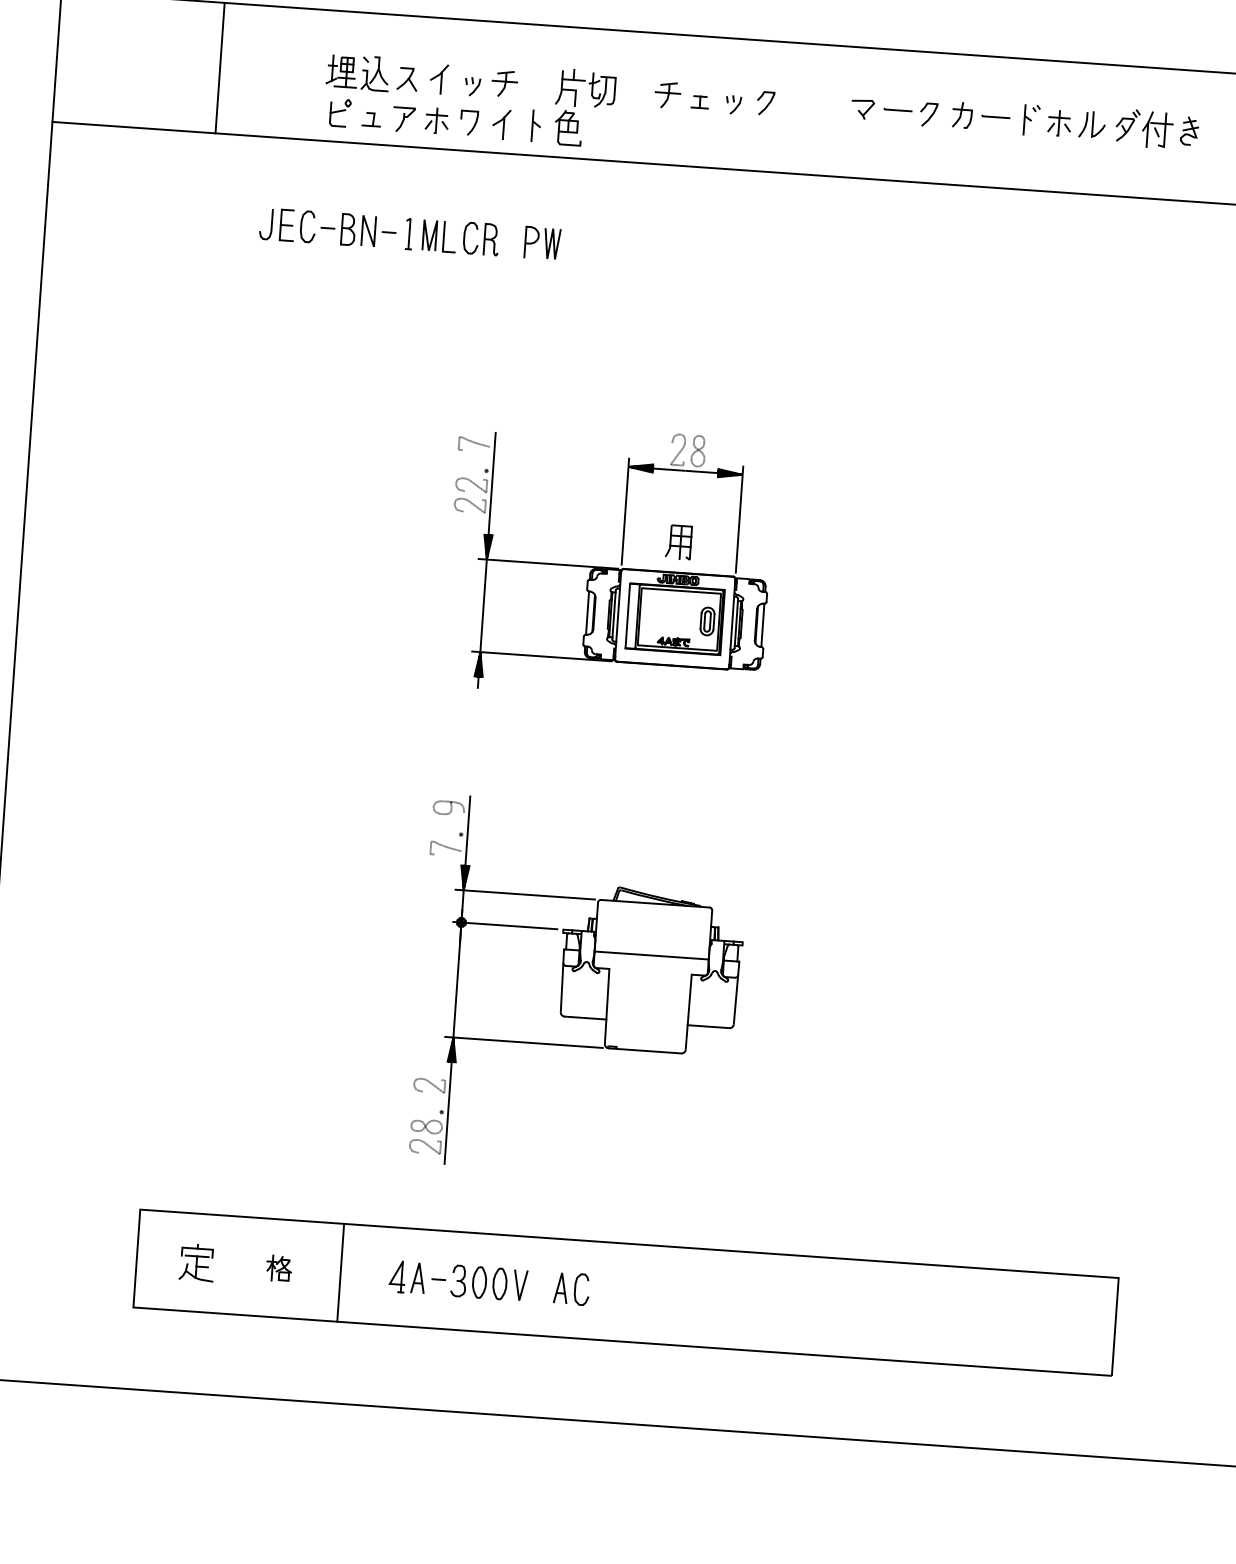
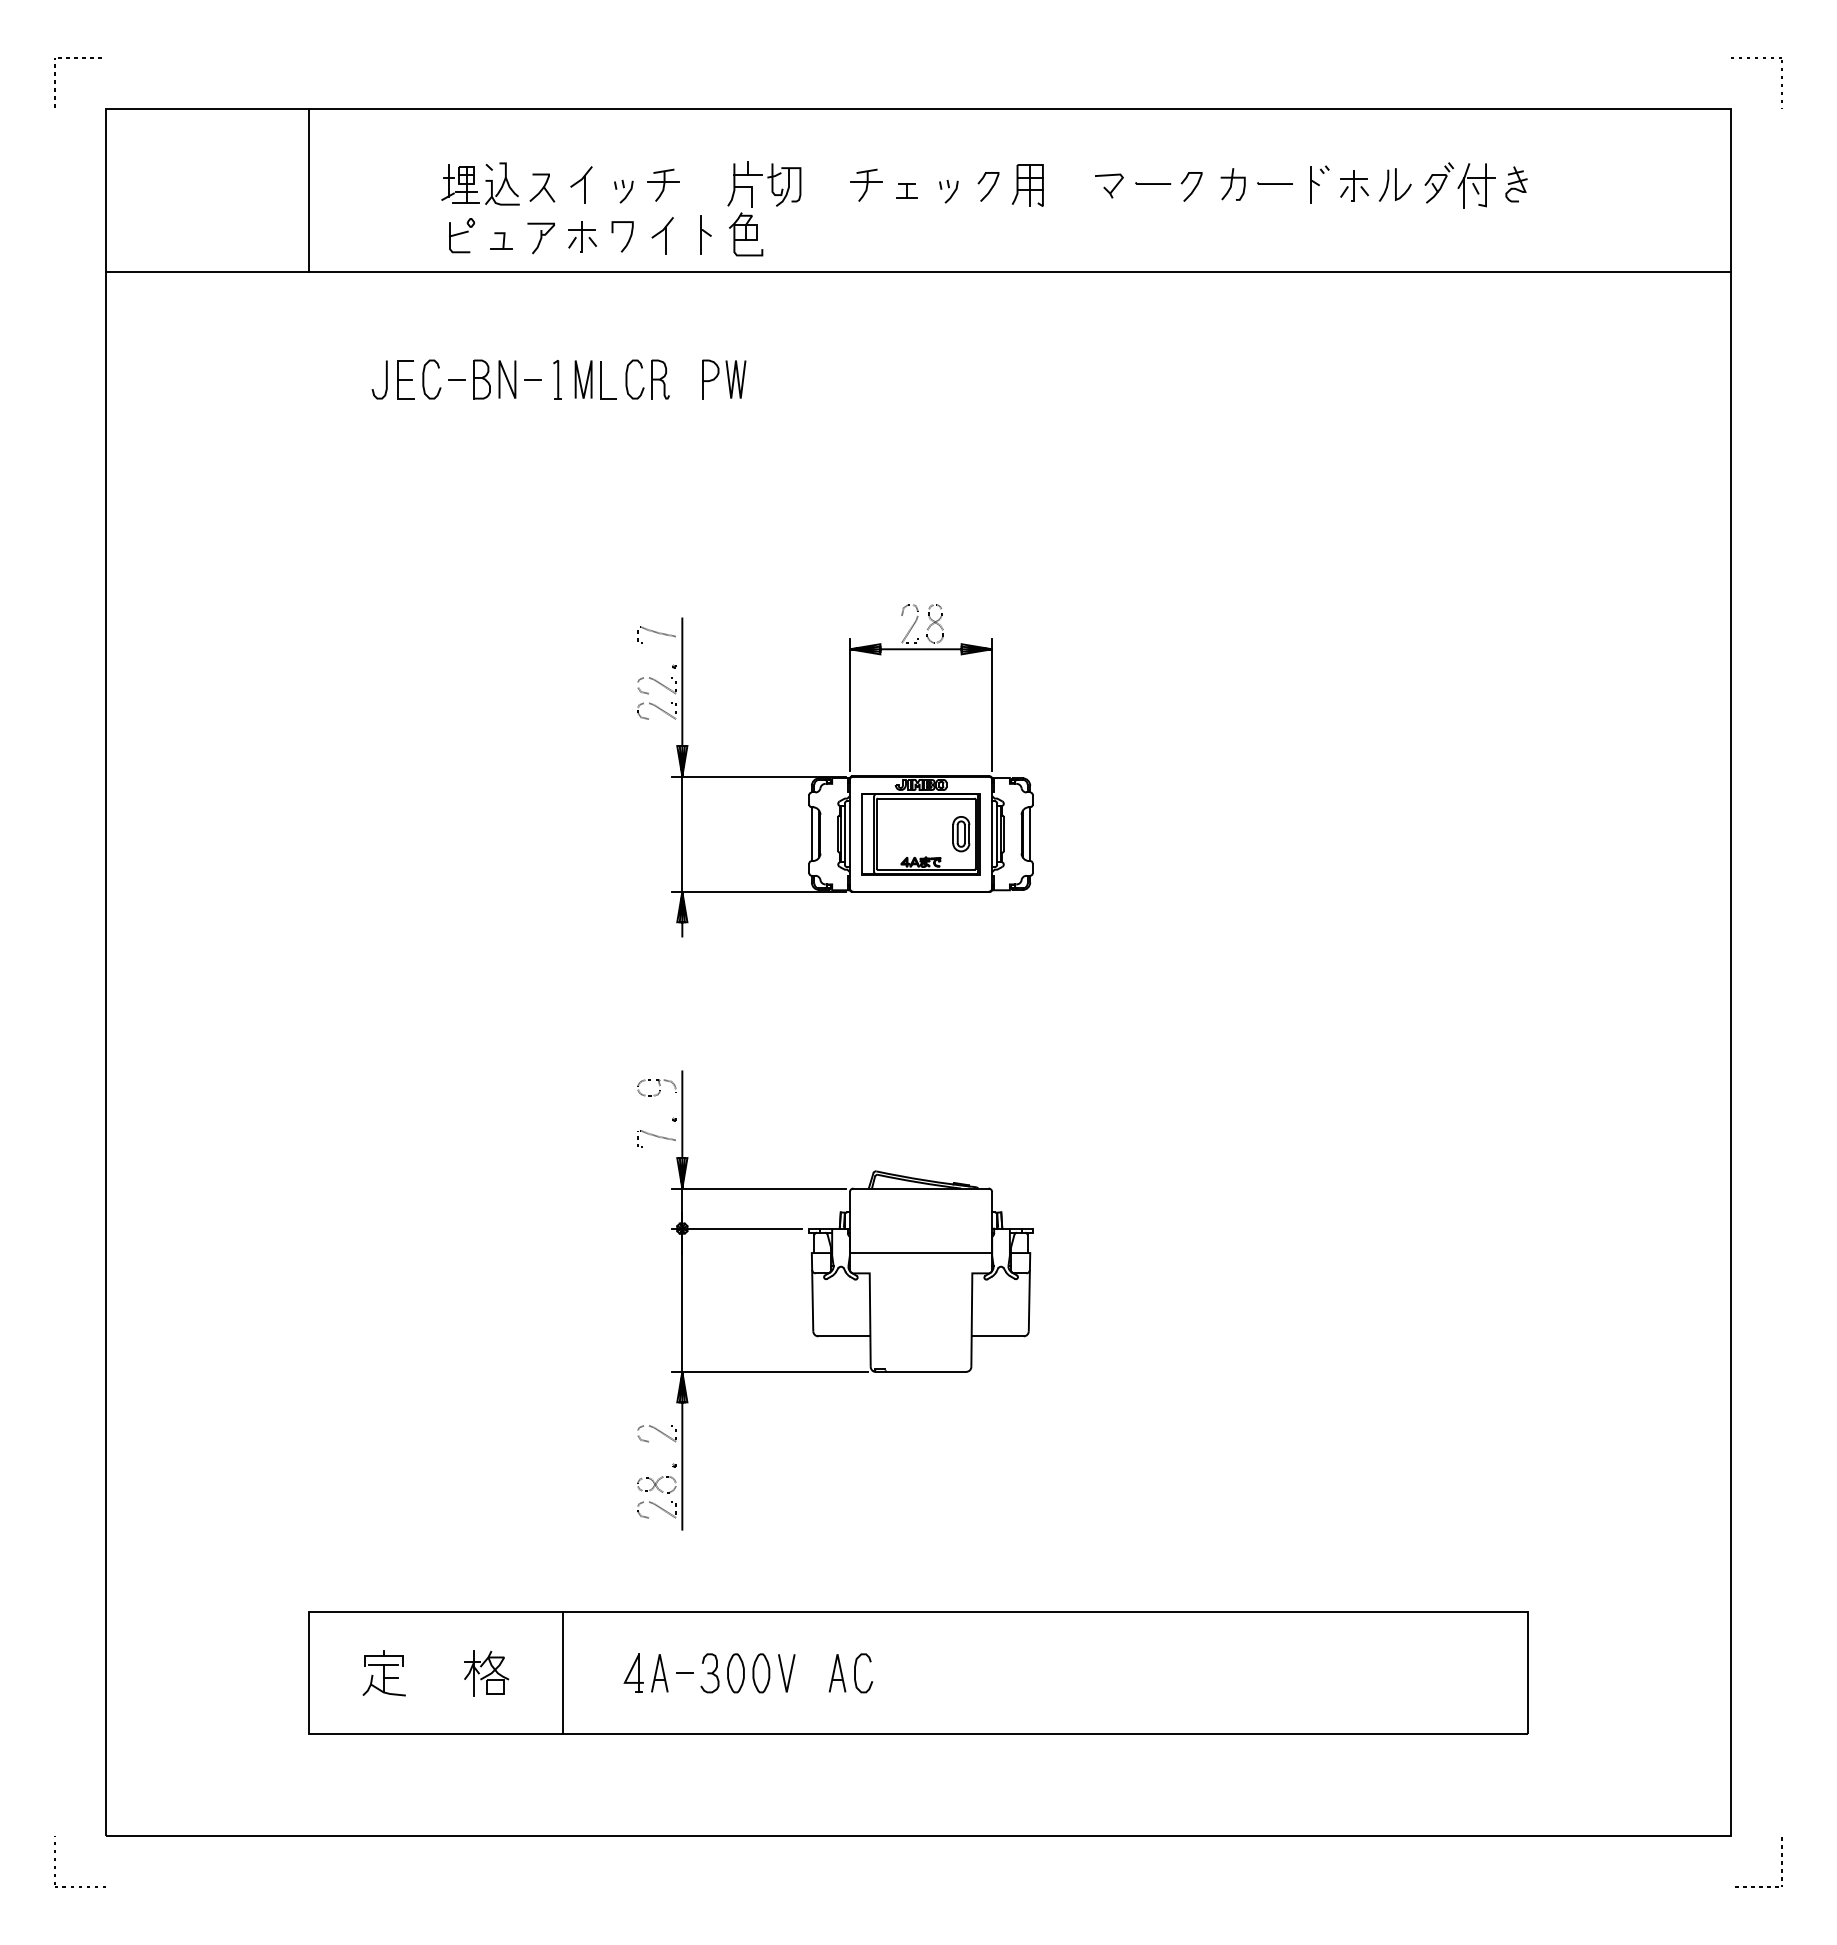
part: (678, 542) -> (1027, 185), moved
part: (279, 1268) -> (486, 1673), size x1.43

